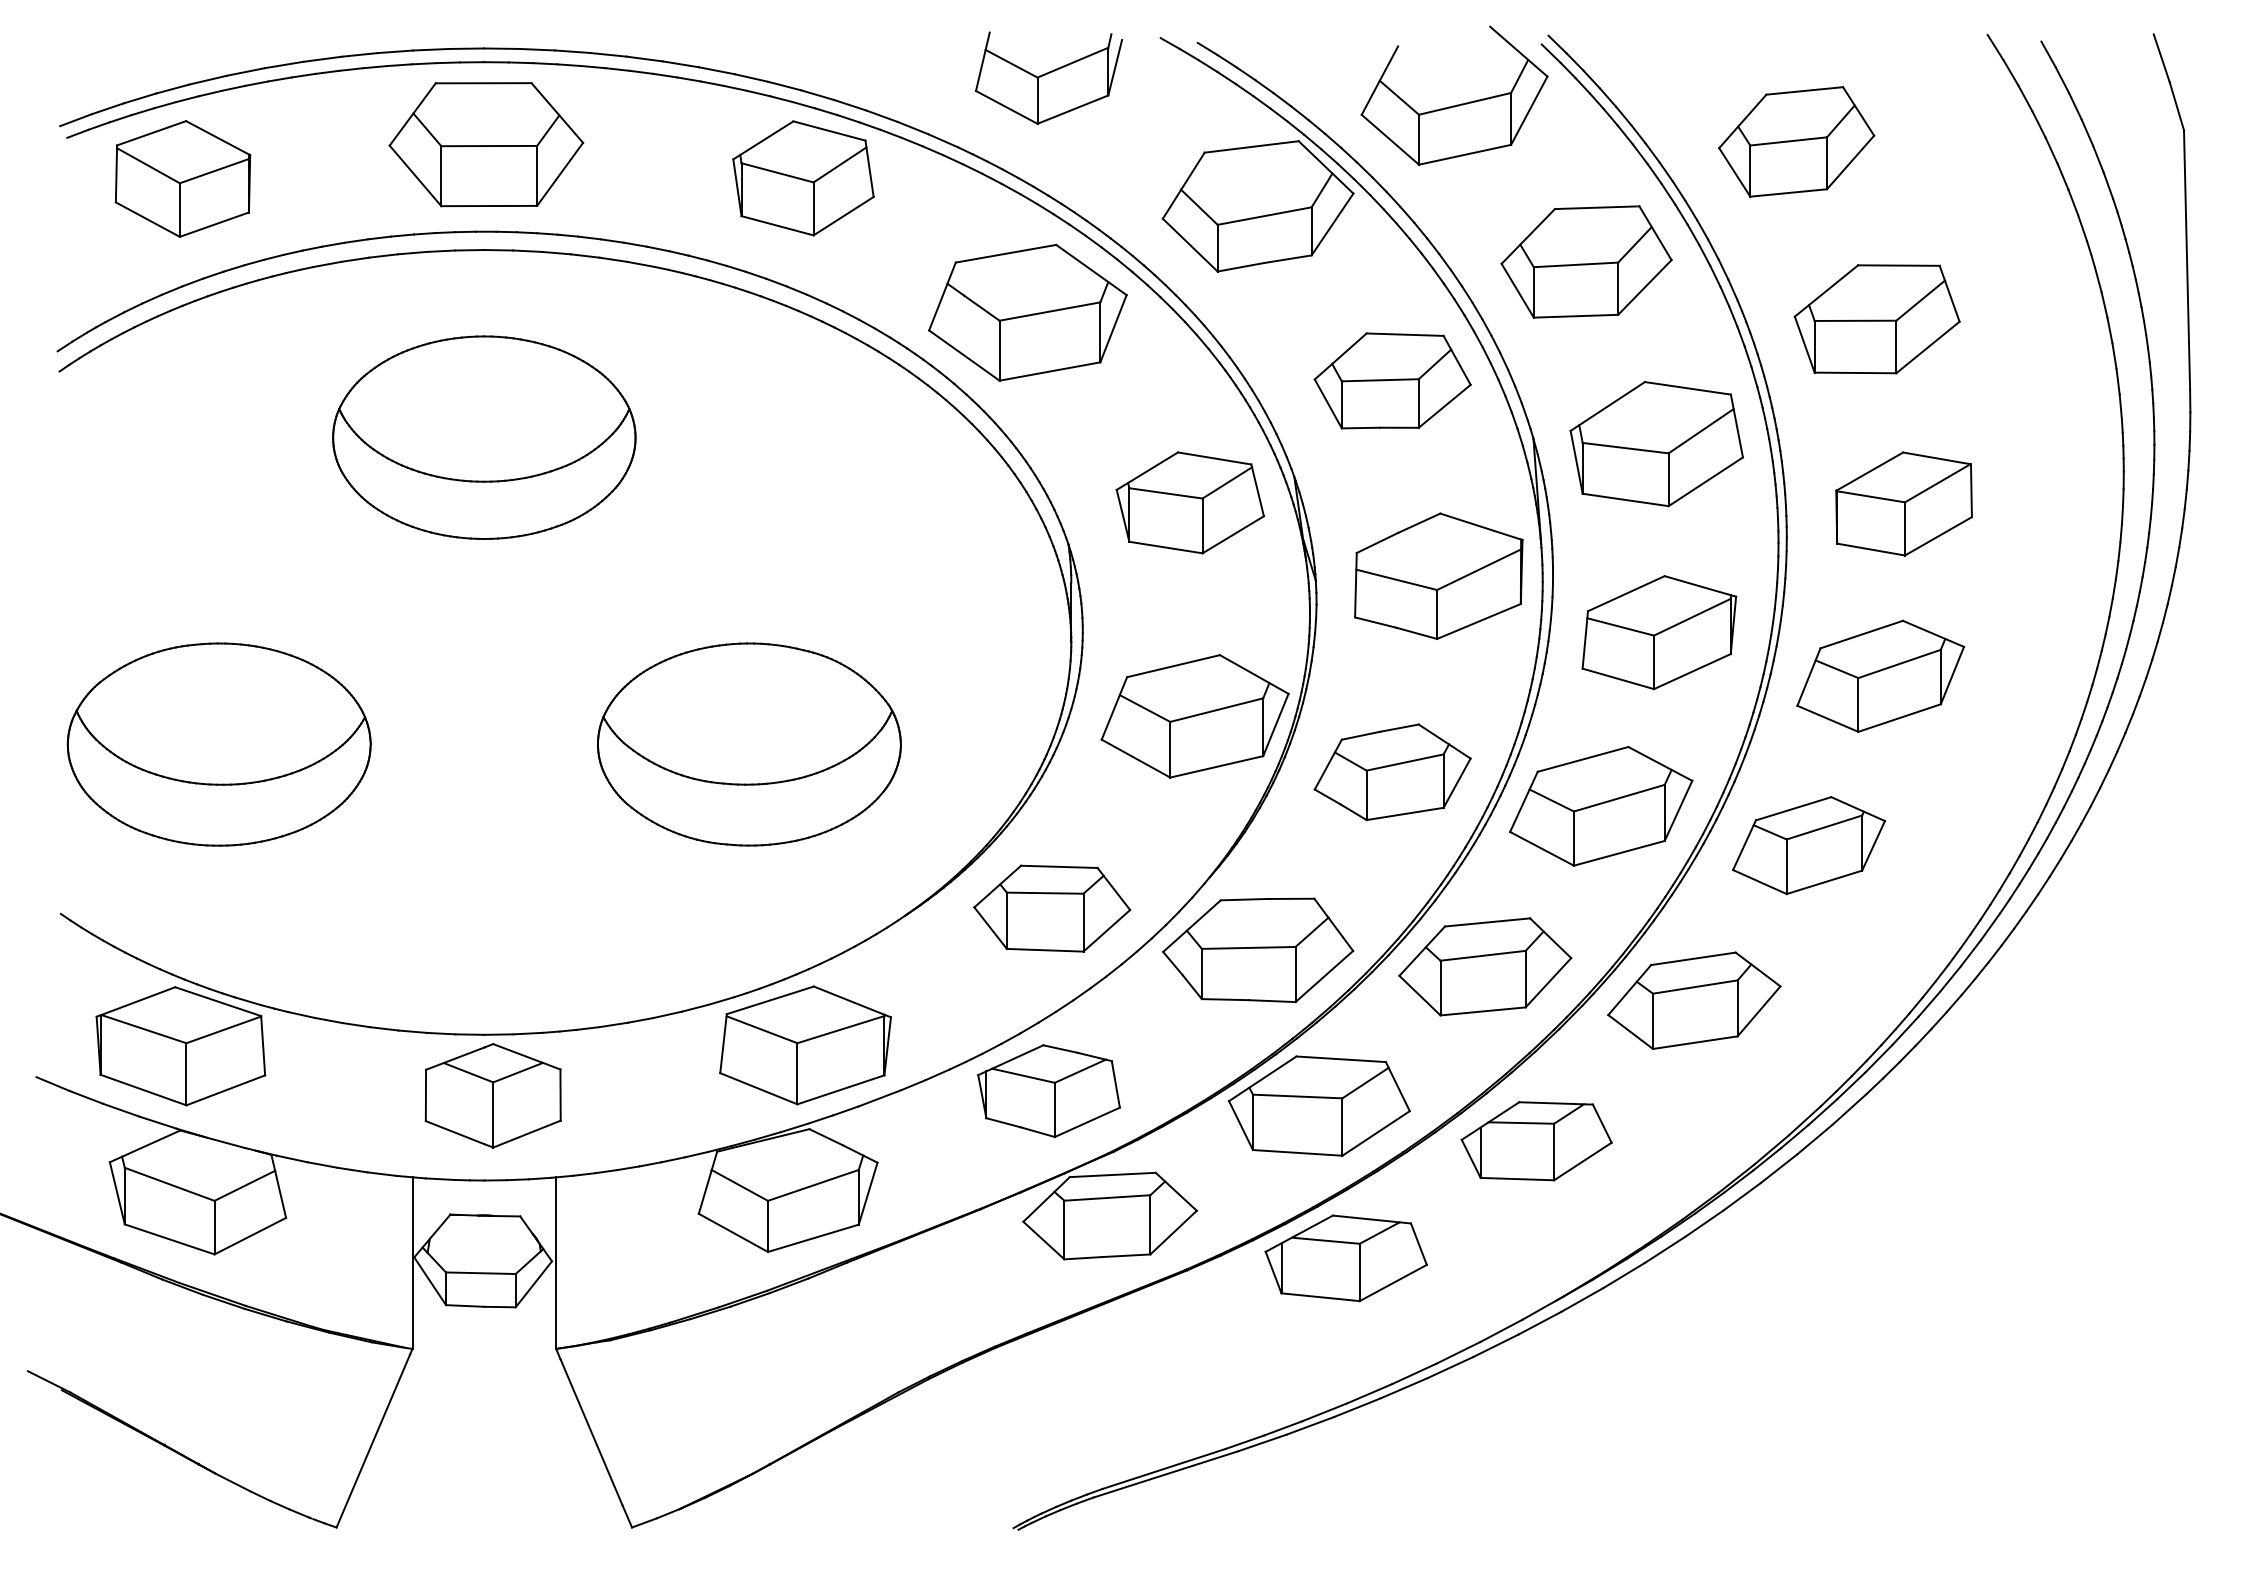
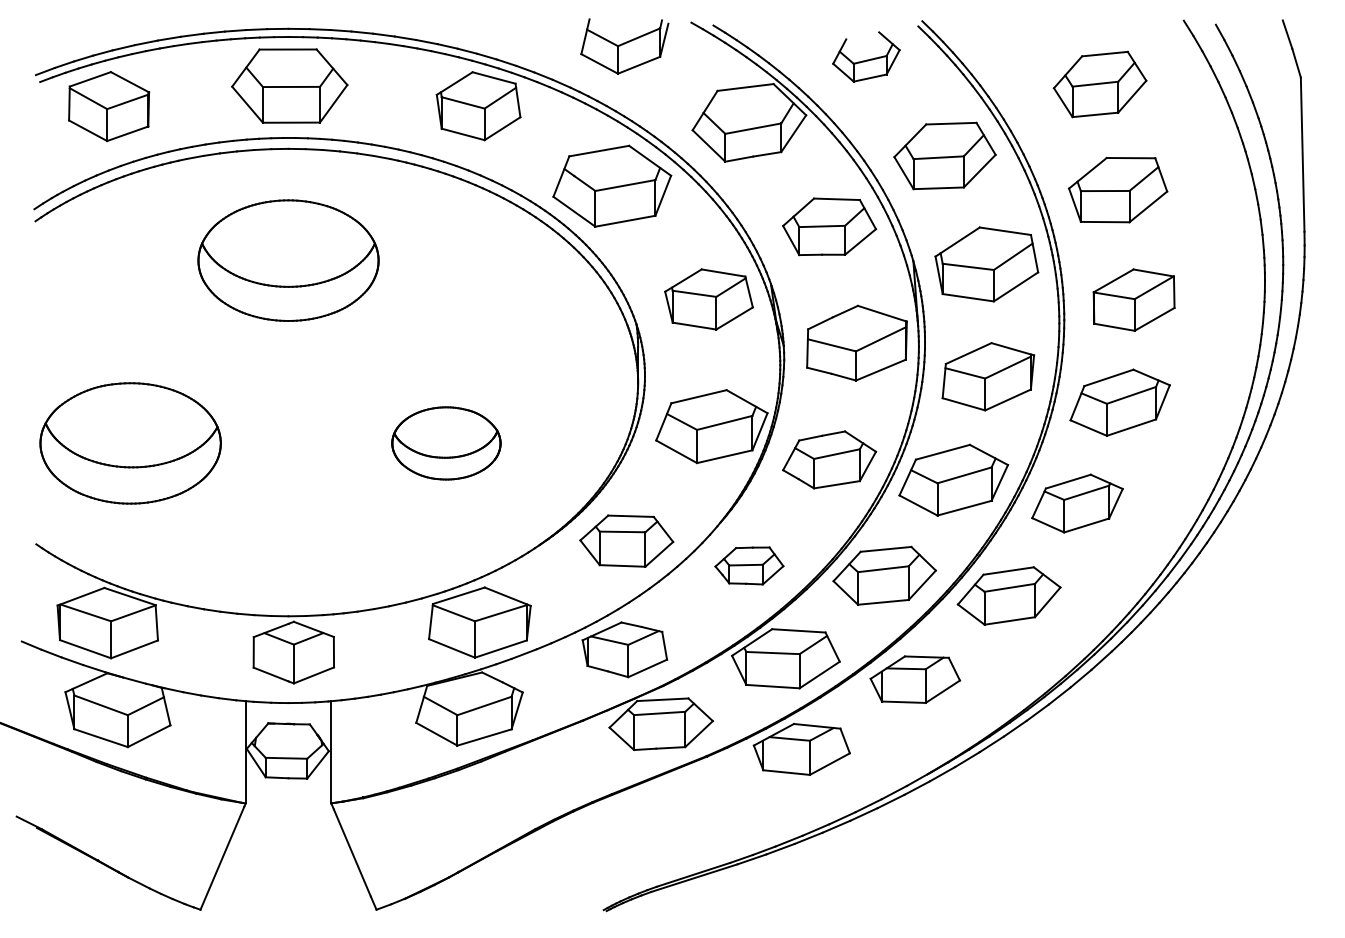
part: (1454, 94) -> (866, 56), size x0.6
part: (1795, 141) -> (1099, 84), moved
part: (749, 744) -> (446, 443), size x0.6
part: (1258, 949) -> (749, 565), size x0.6

